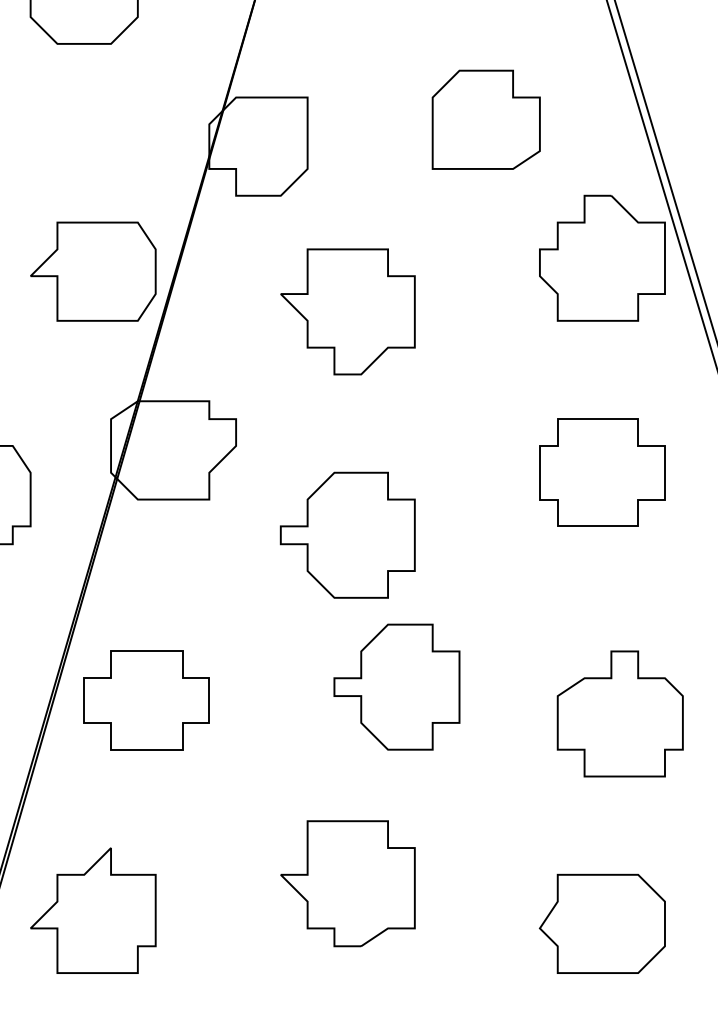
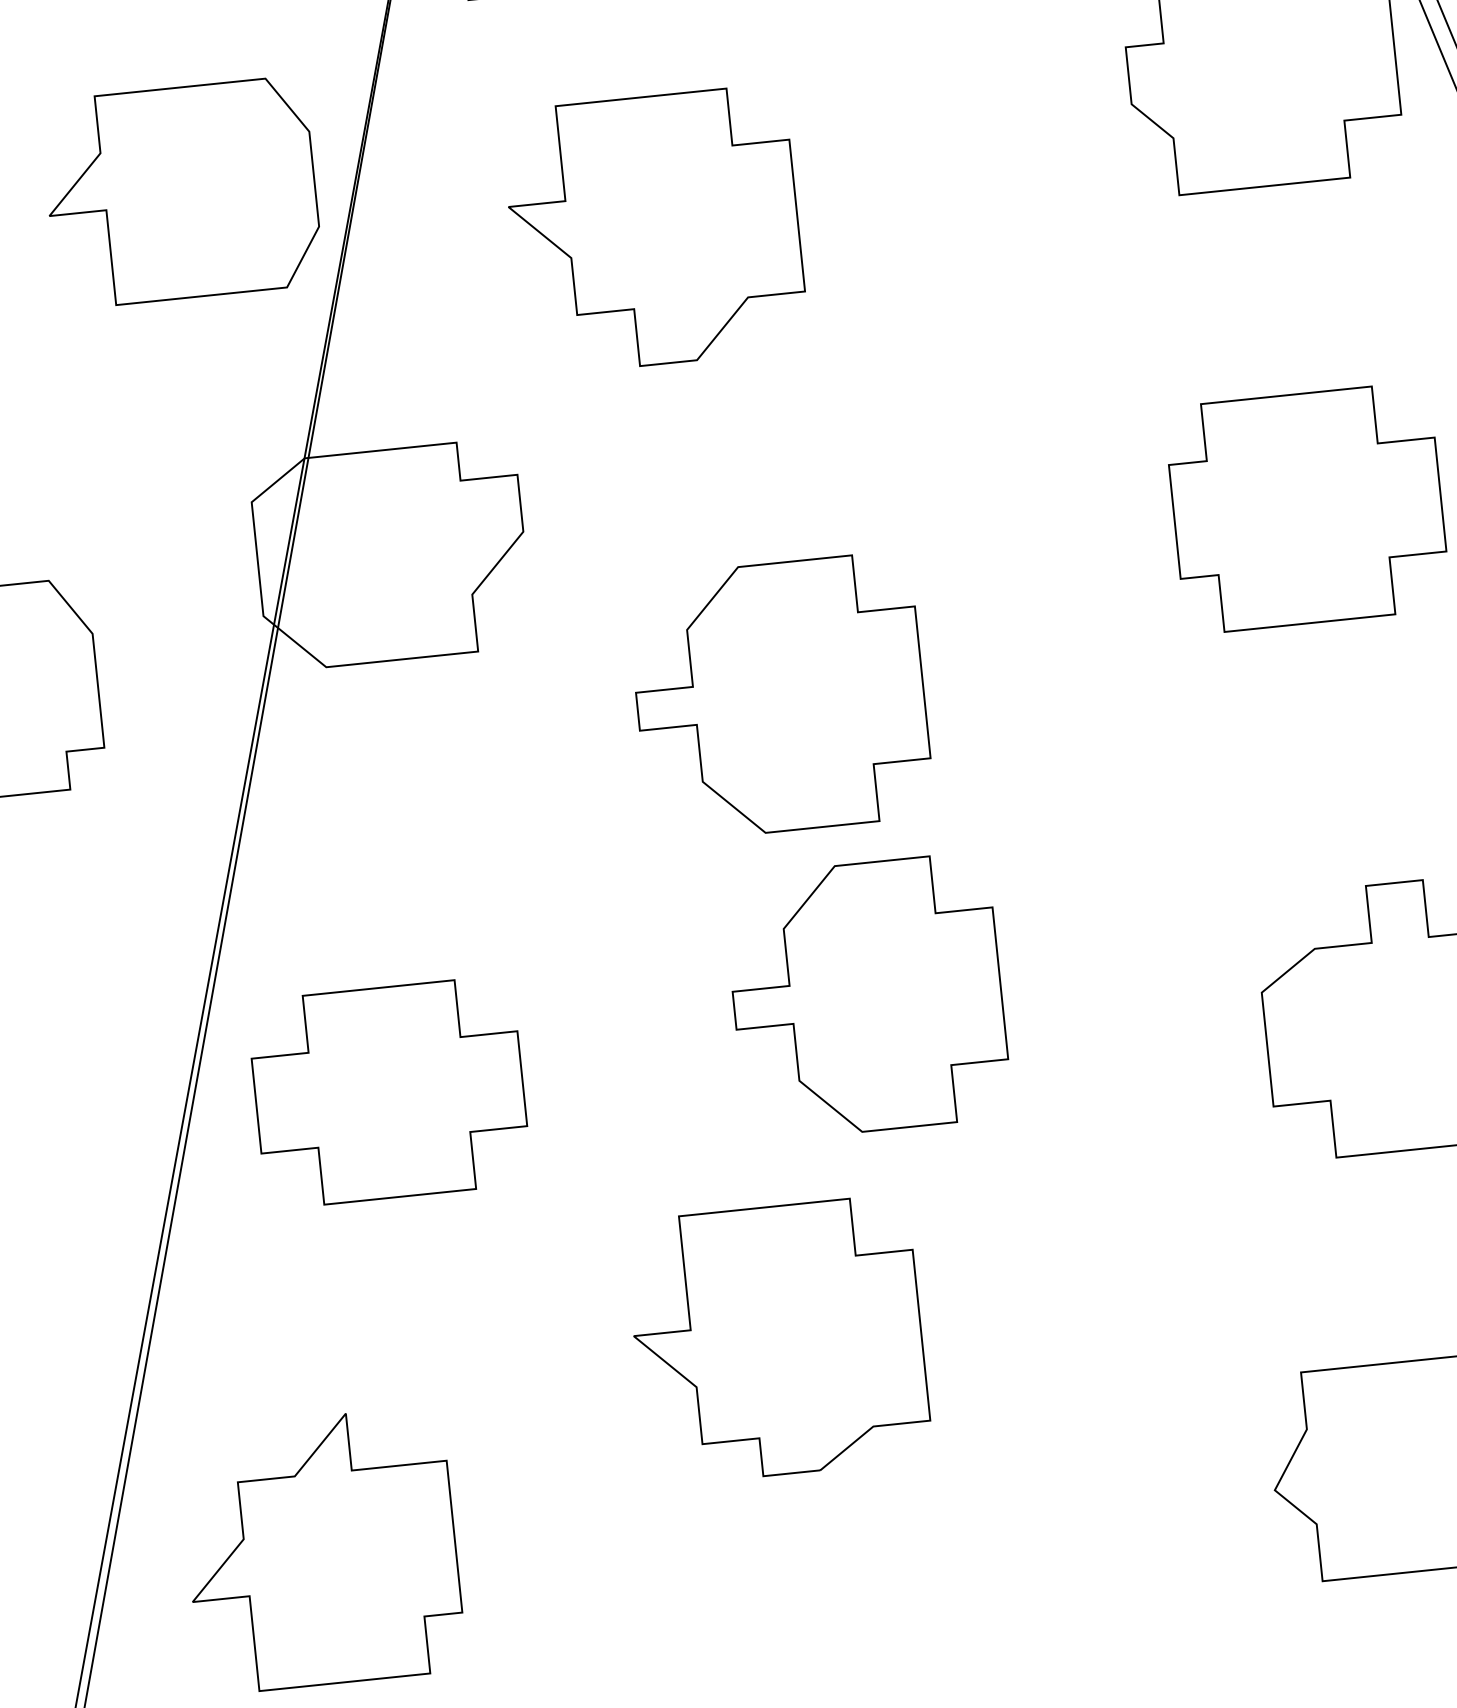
part: (347, 311) -> (654, 229), moved
part: (396, 686) -> (866, 995), moved
part: (347, 883) -> (777, 1339), moved

